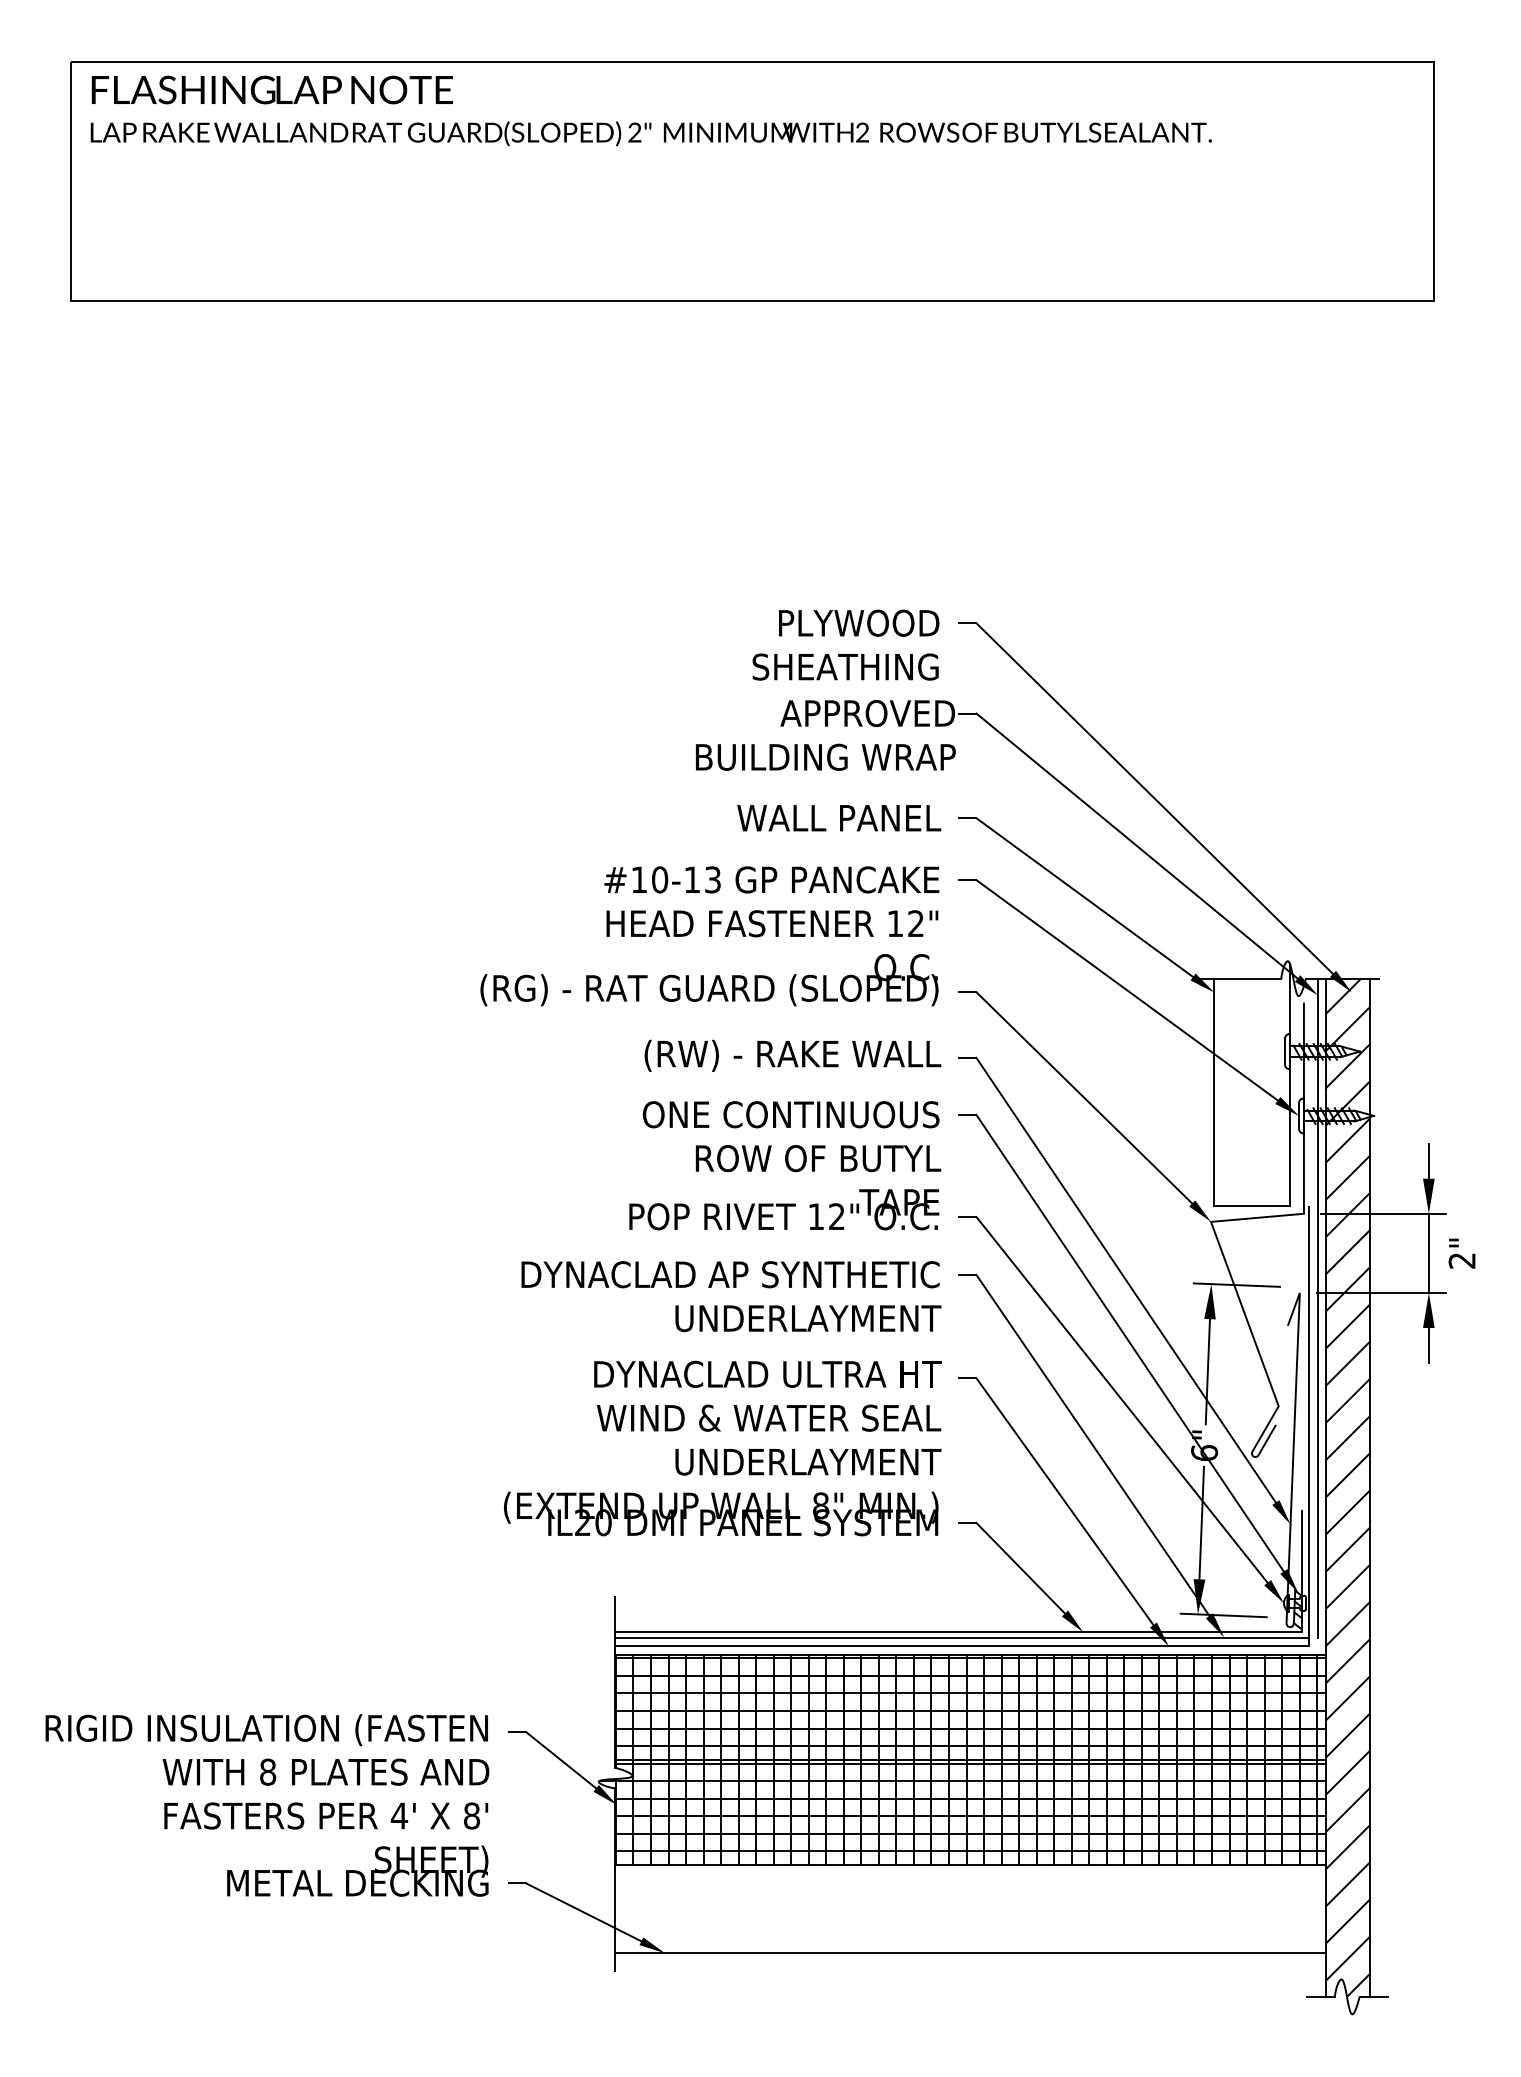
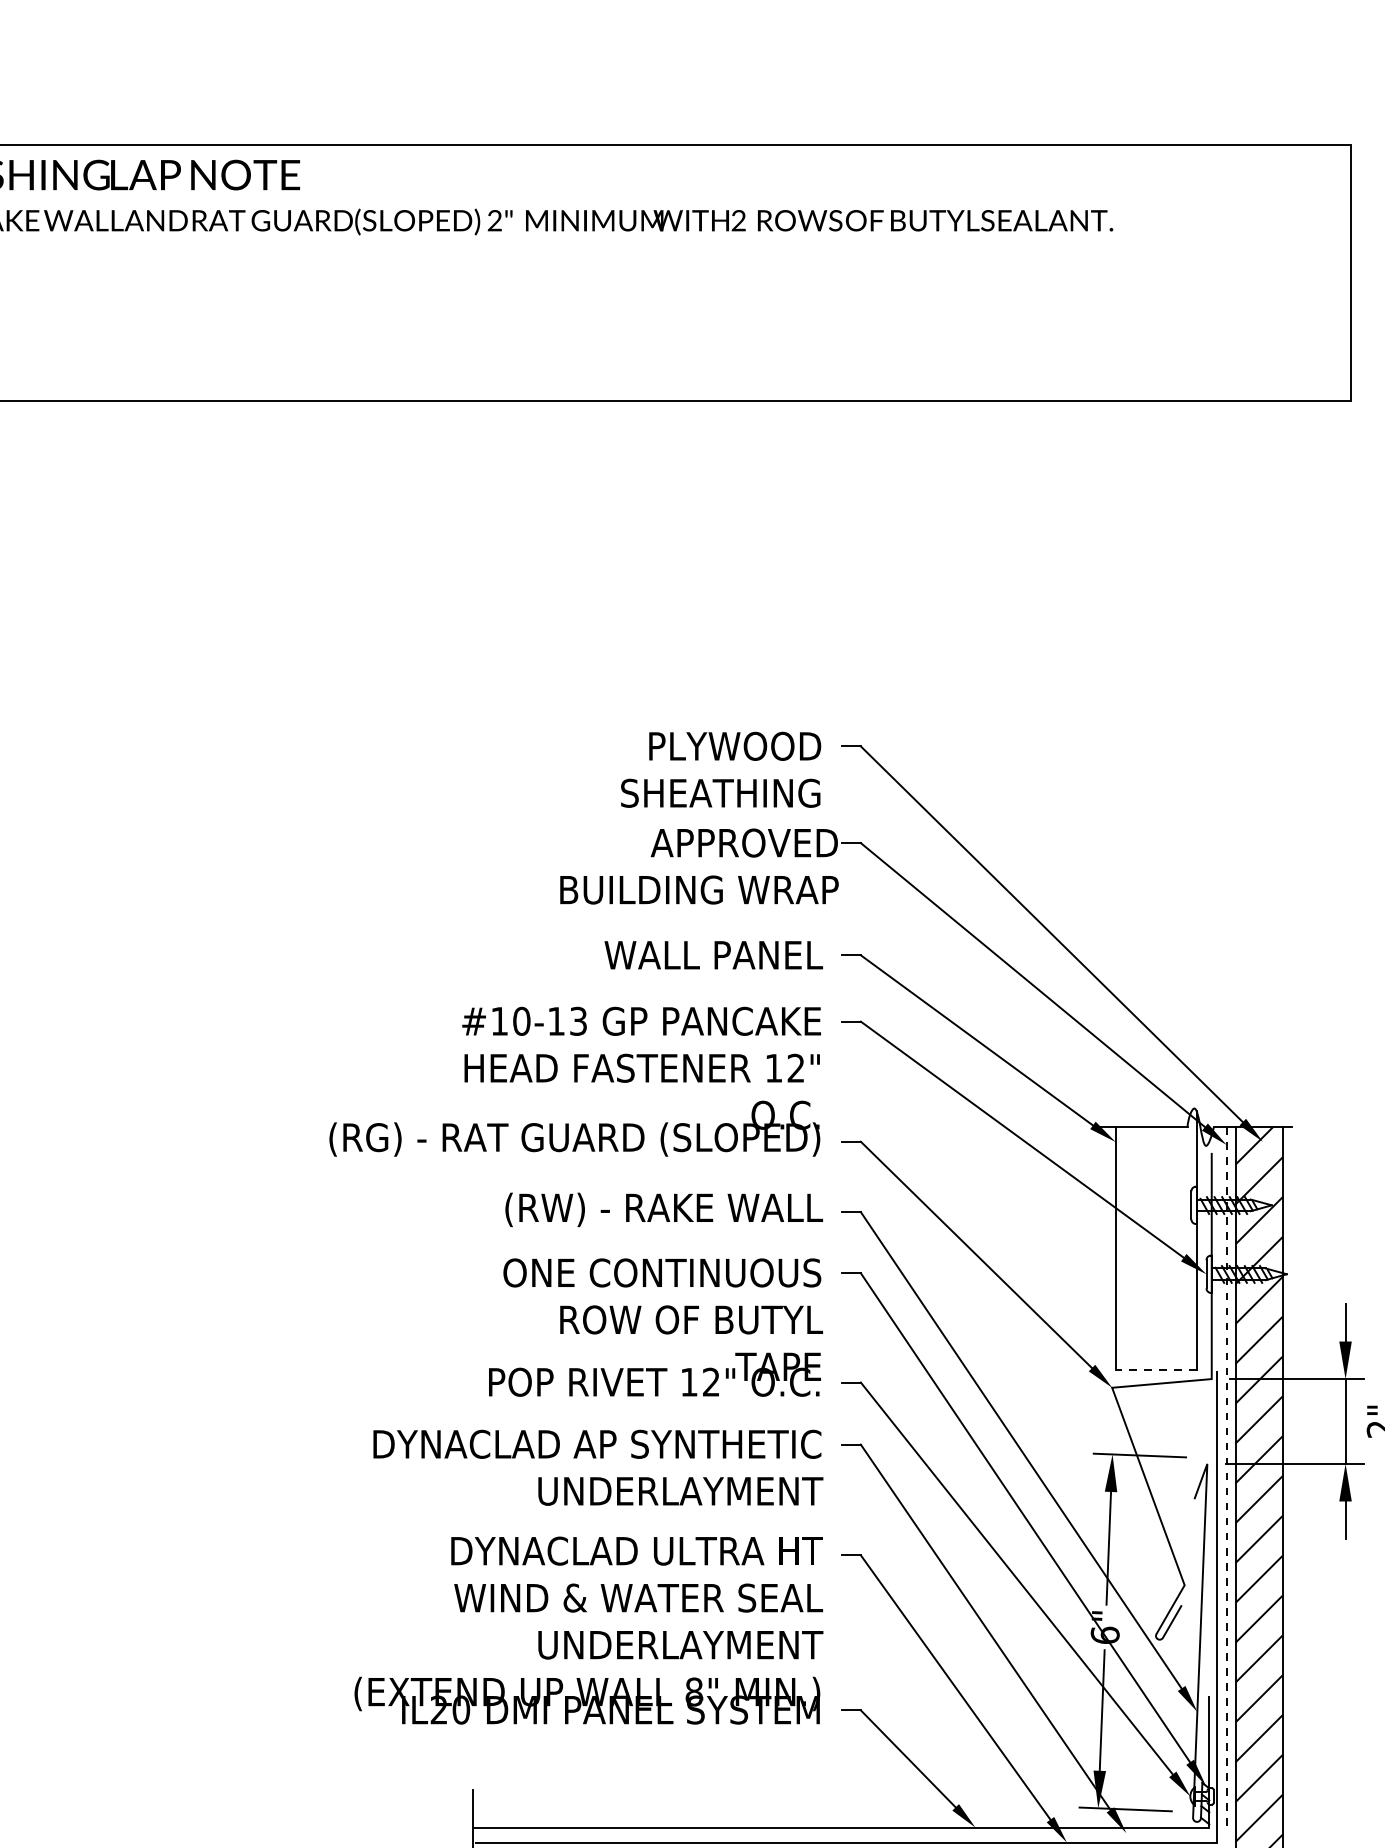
line: (1252, 1205) -> (1156, 1370), solid -> dashed
line: (1317, 1308) -> (1226, 1480), solid -> dashed
line: (962, 1637) -> (845, 1833), removed

